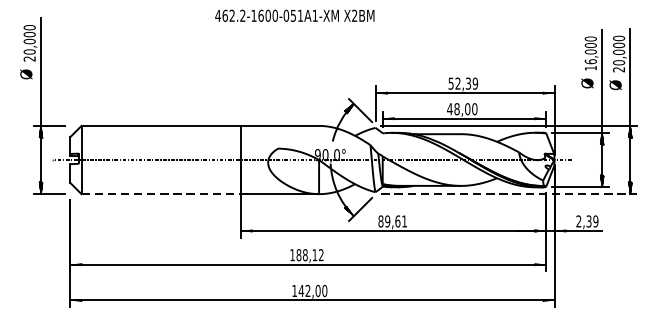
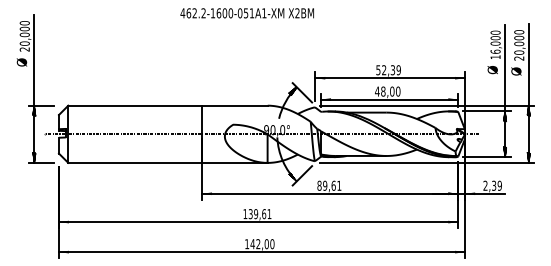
line: (161, 193) -> (135, 162), dashed -> solid
line: (509, 193) -> (427, 162), dashed -> solid
text: (309, 255) -> (259, 214), 188,12 -> 139,61

